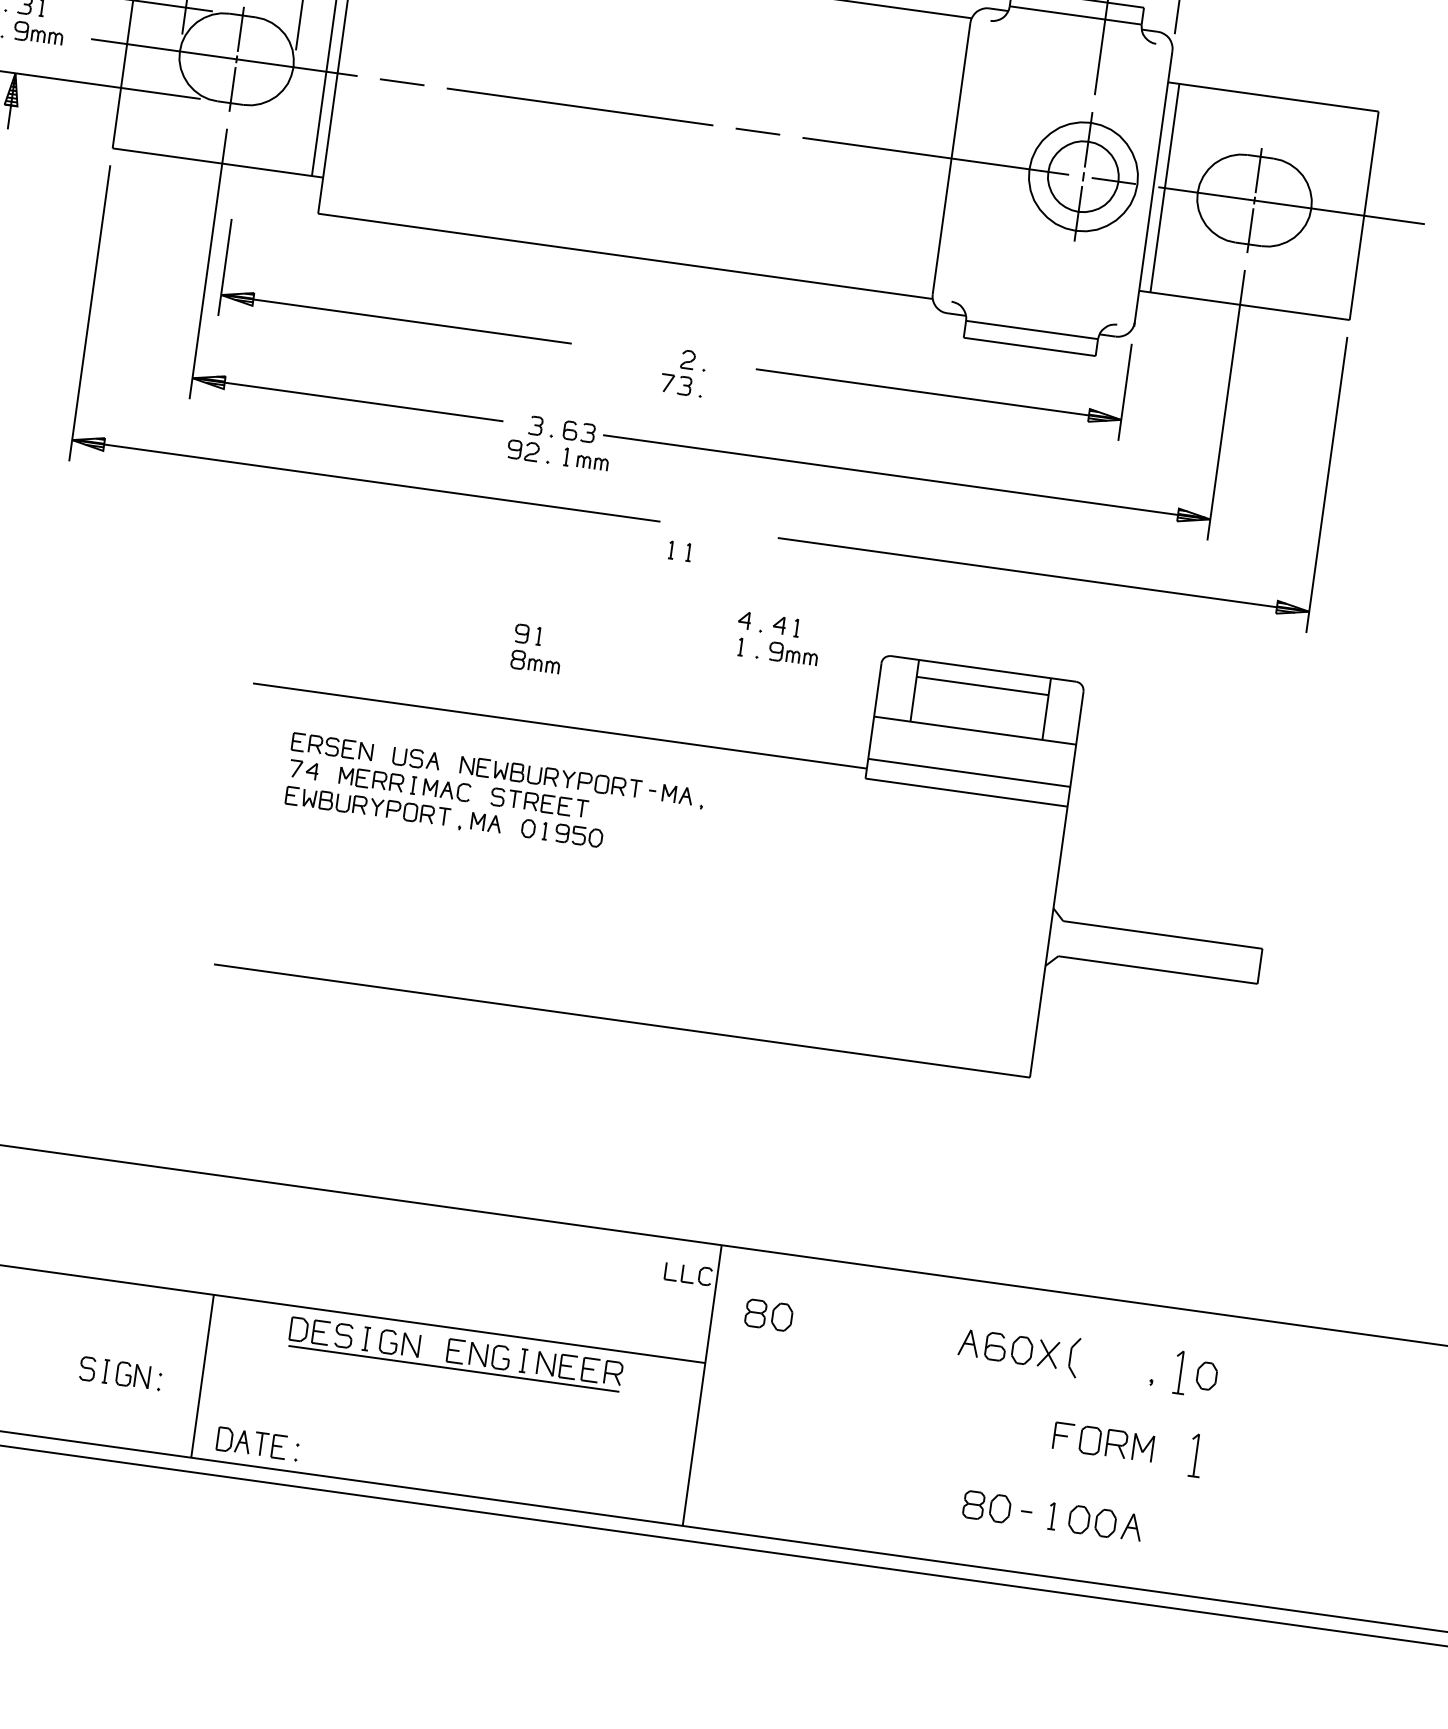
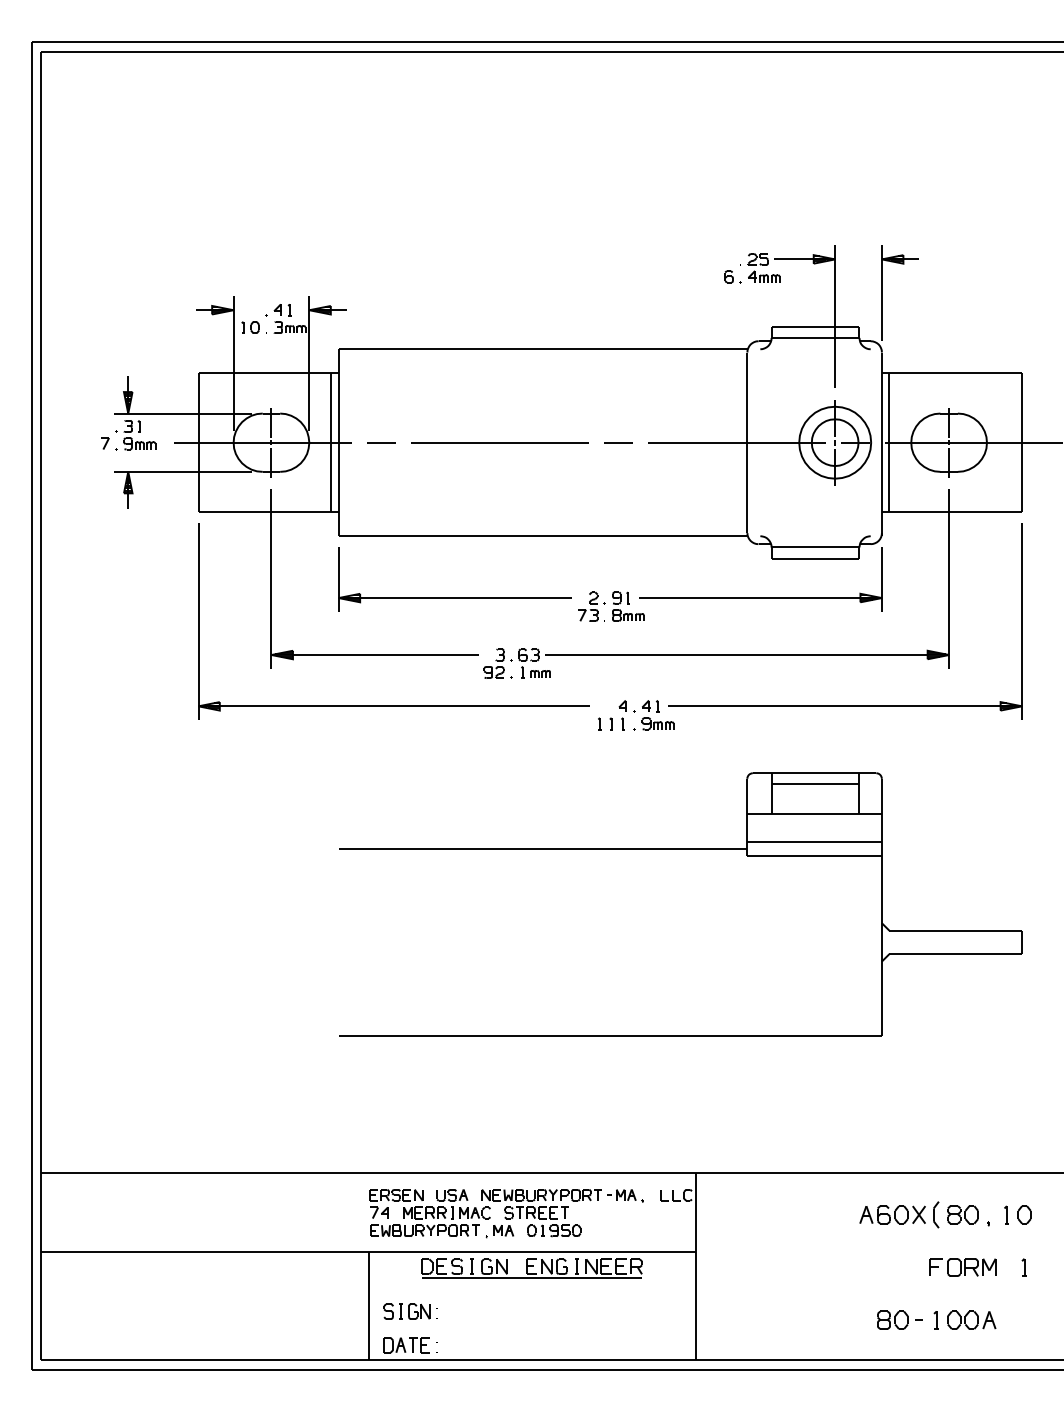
part: (395, 318) -> (454, 597), moved
part: (777, 639) -> (646, 715), moved
part: (537, 648) -> (628, 606), moved
part: (494, 797) -> (506, 1213), moved
part: (768, 1314) -> (962, 1214), moved
part: (1179, 1371) -> (1006, 1214), size x0.62
part: (120, 1373) -> (410, 1311), moved
part: (1194, 1454) -> (1023, 1267), size x0.62

